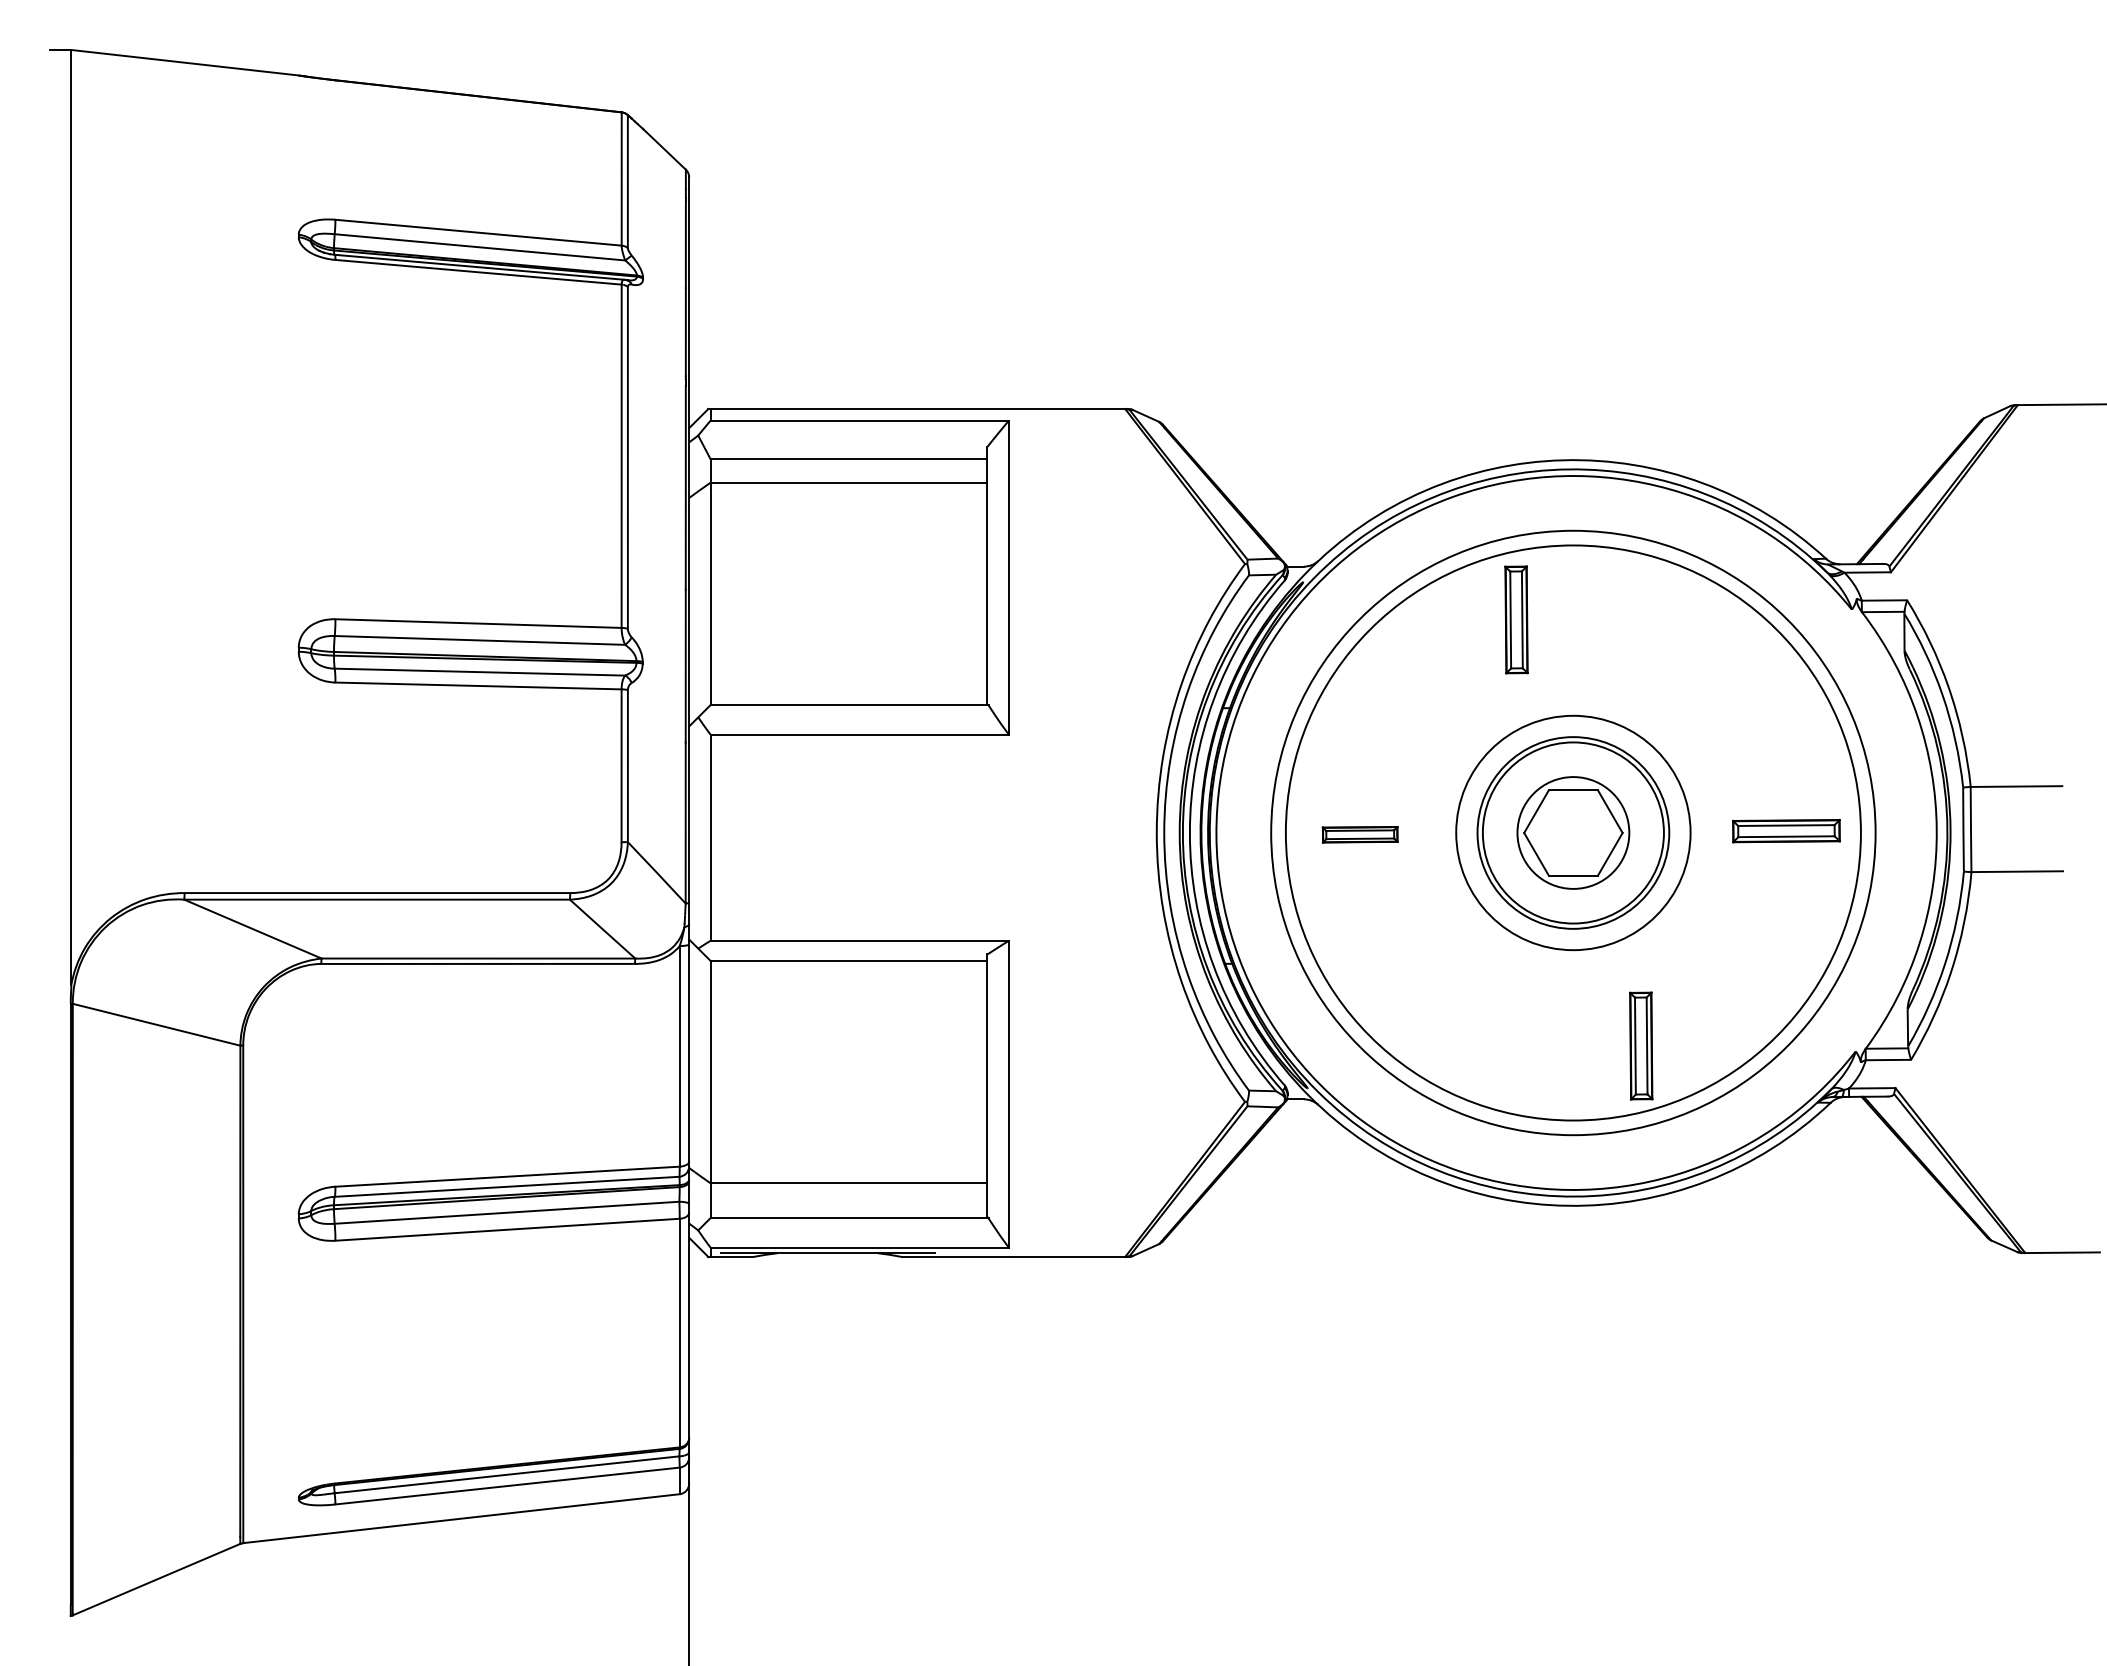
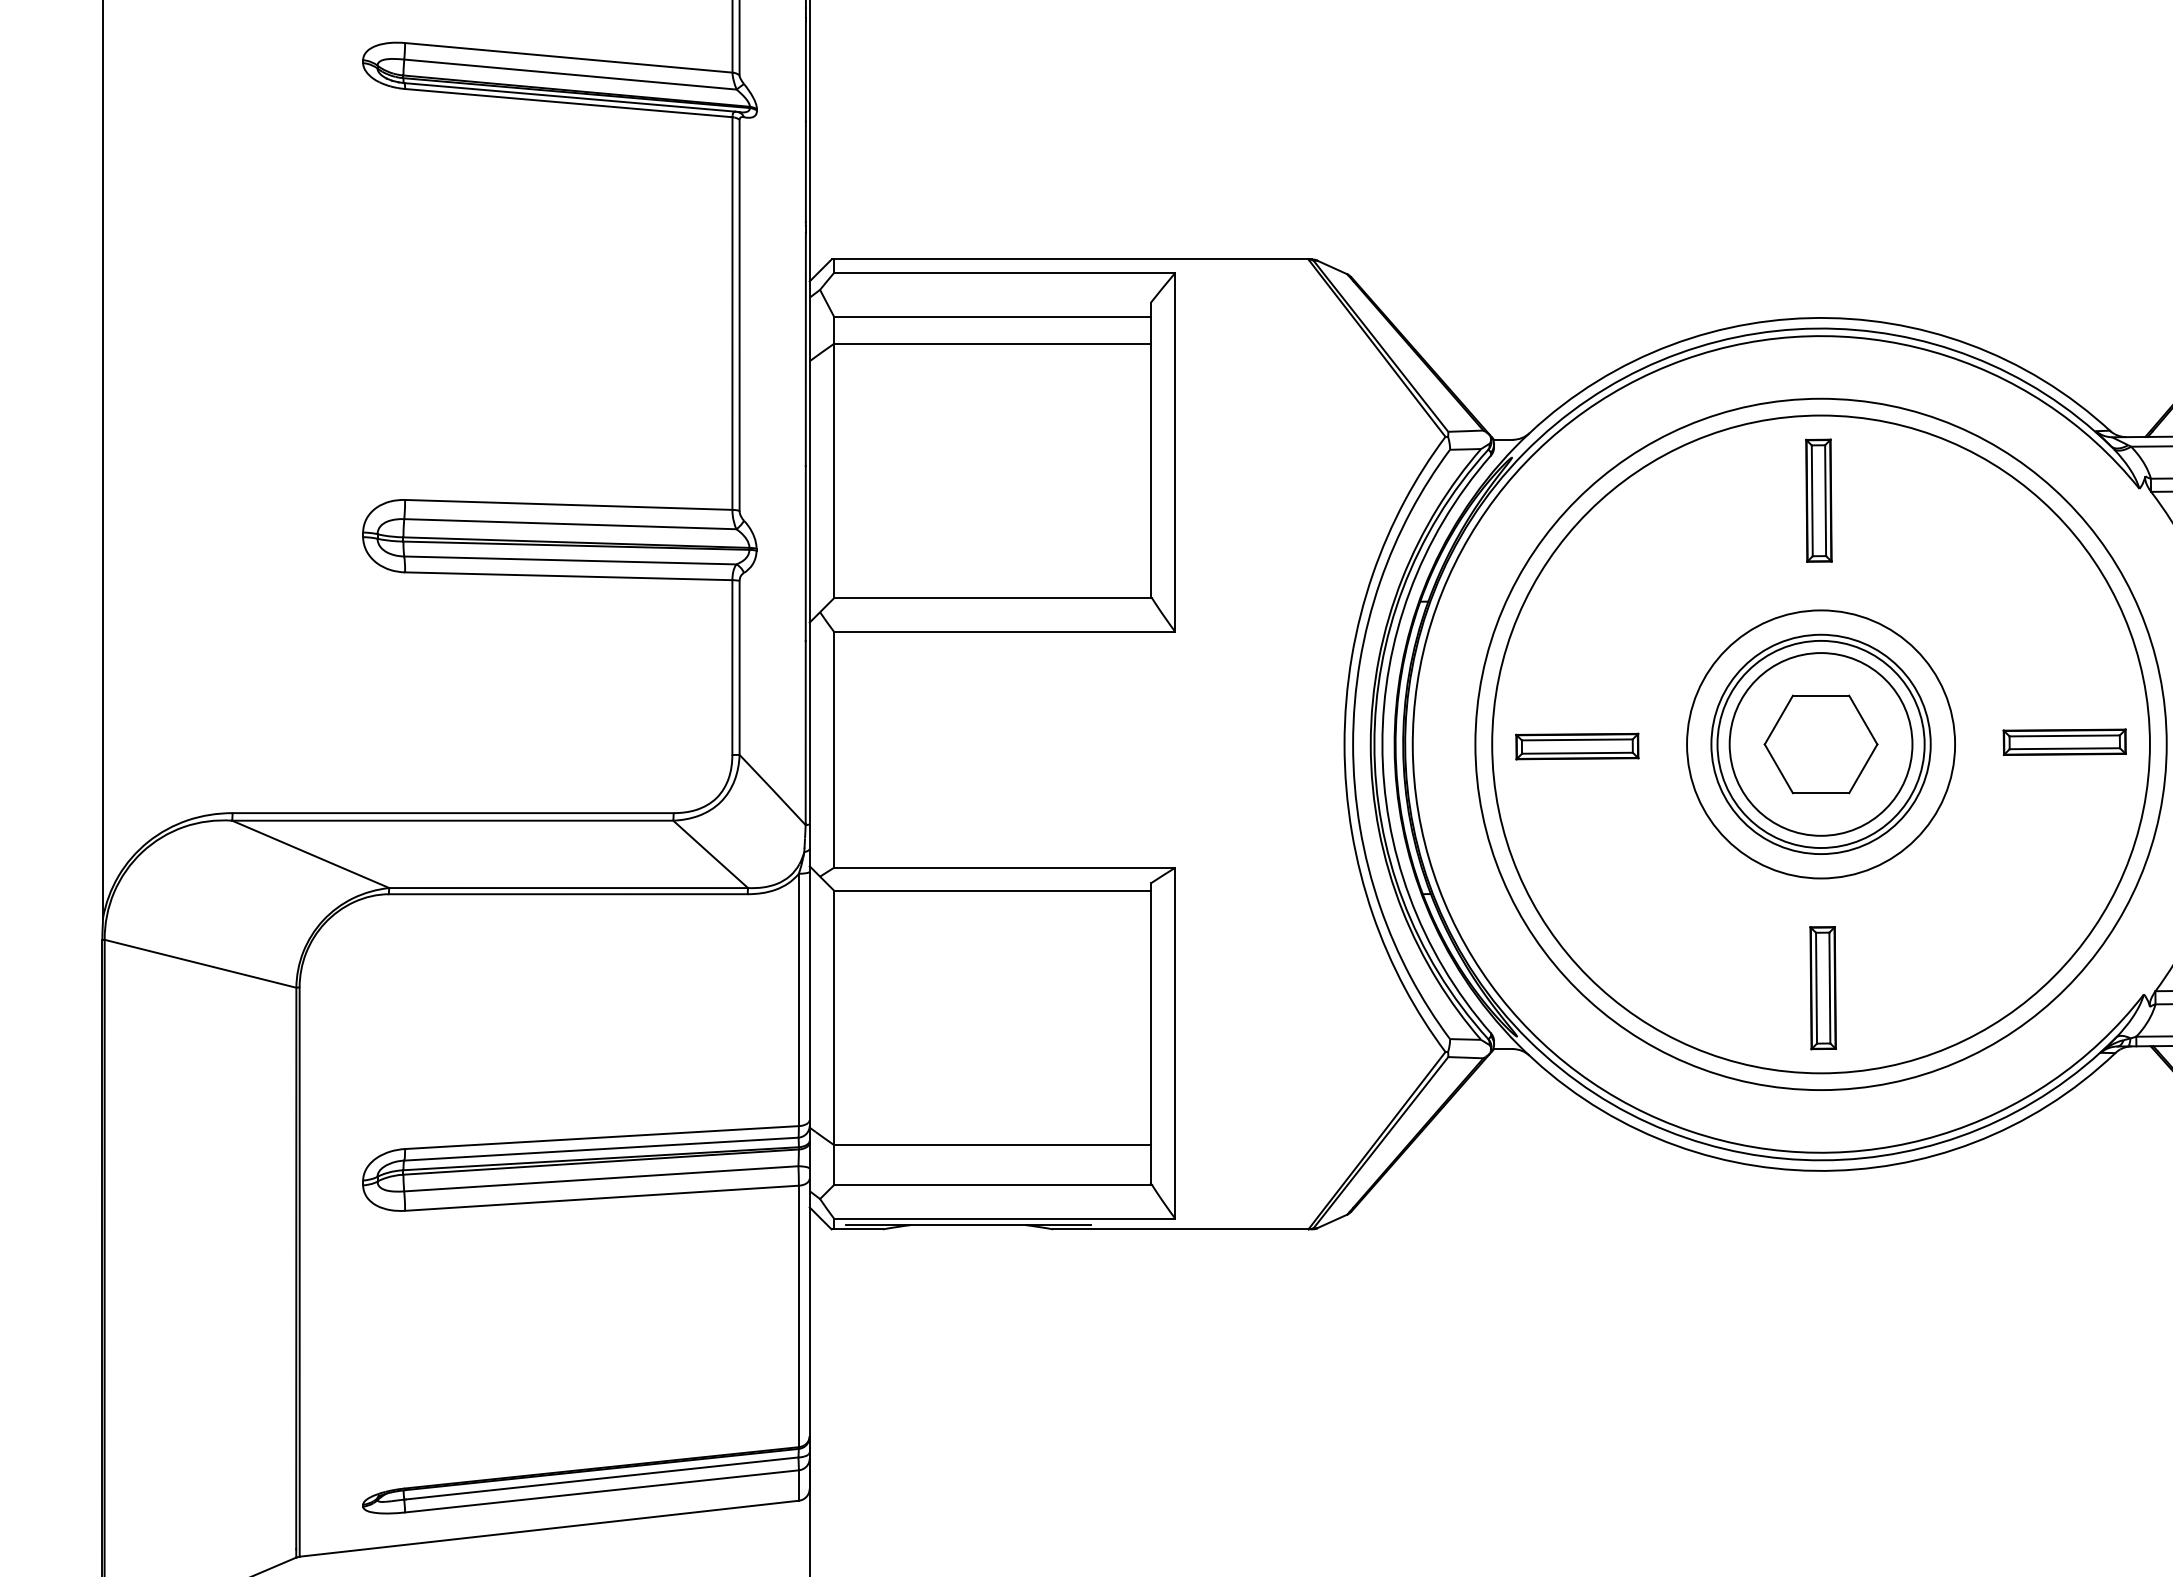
part: (1516, 619) -> (1818, 500), moved
circle: (1573, 832) -> (1821, 743), size x1.43
part: (1359, 834) -> (1576, 746), size x1.43
part: (1641, 1045) -> (1823, 987), moved

